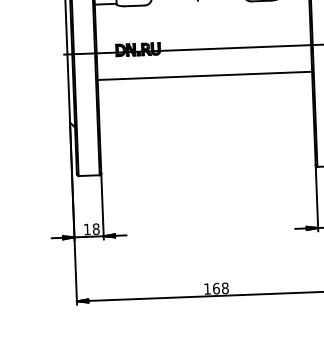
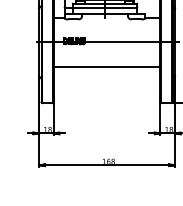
line: (203, 75) -> (106, 66), moved

